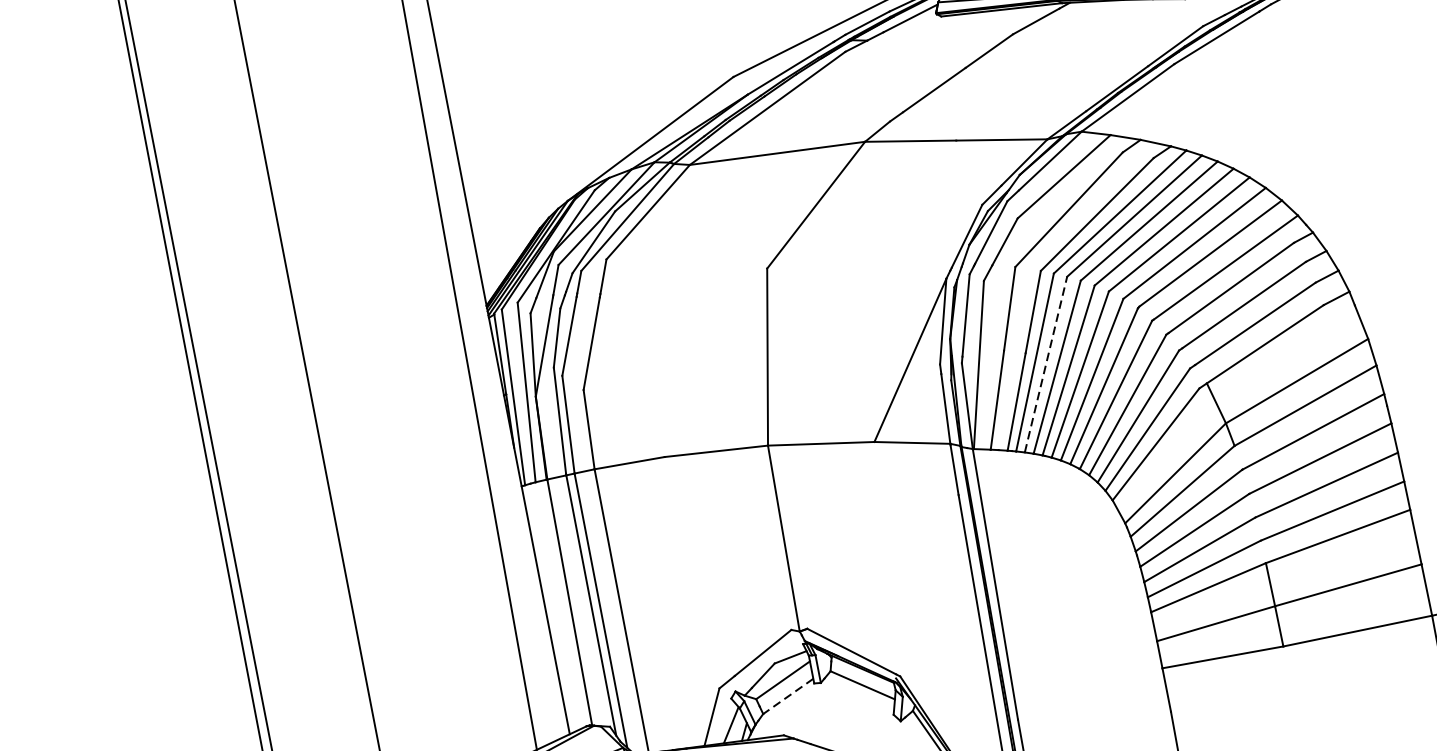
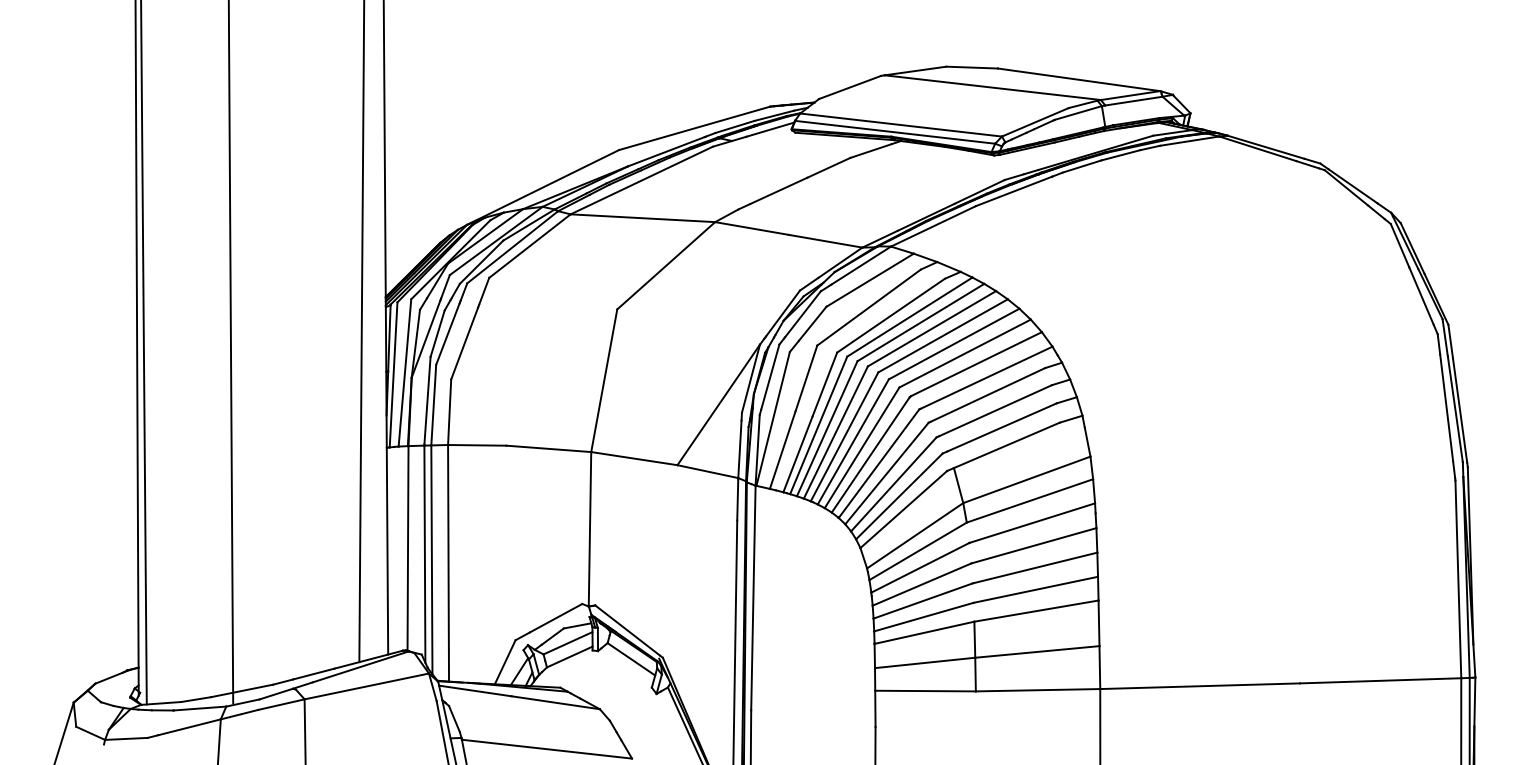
line: (1046, 364) -> (827, 428), dashed -> solid
line: (788, 697) -> (569, 657), dashed -> solid

